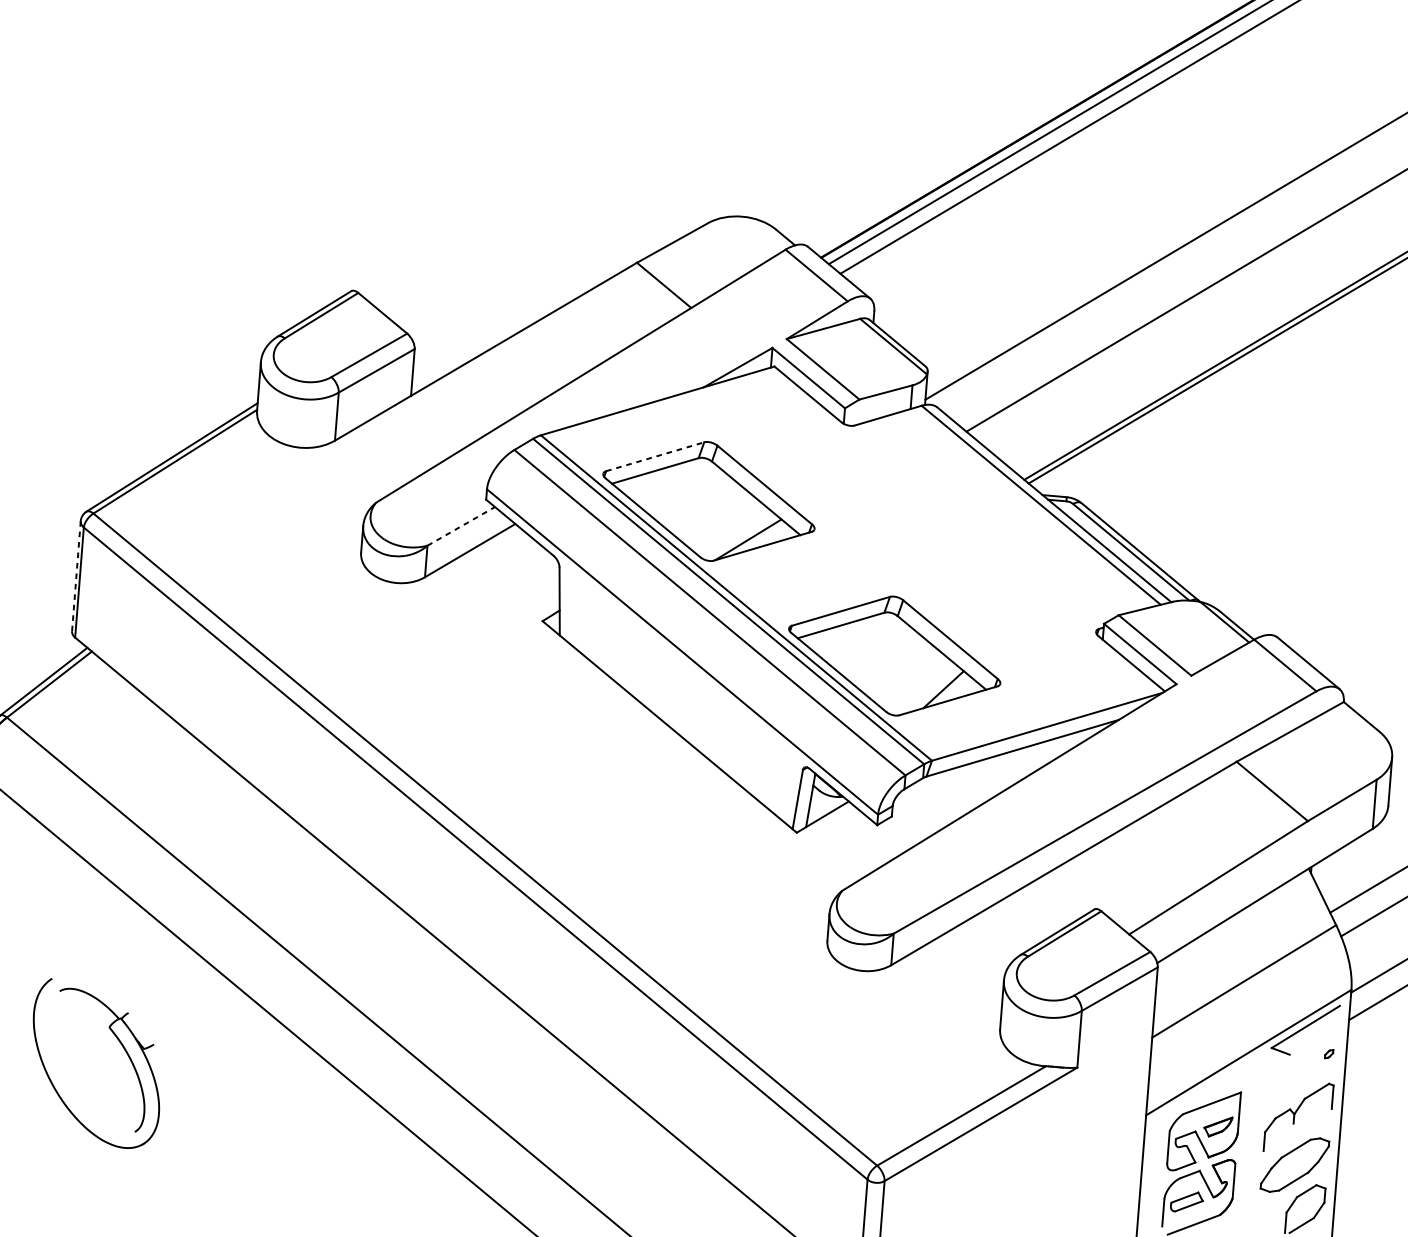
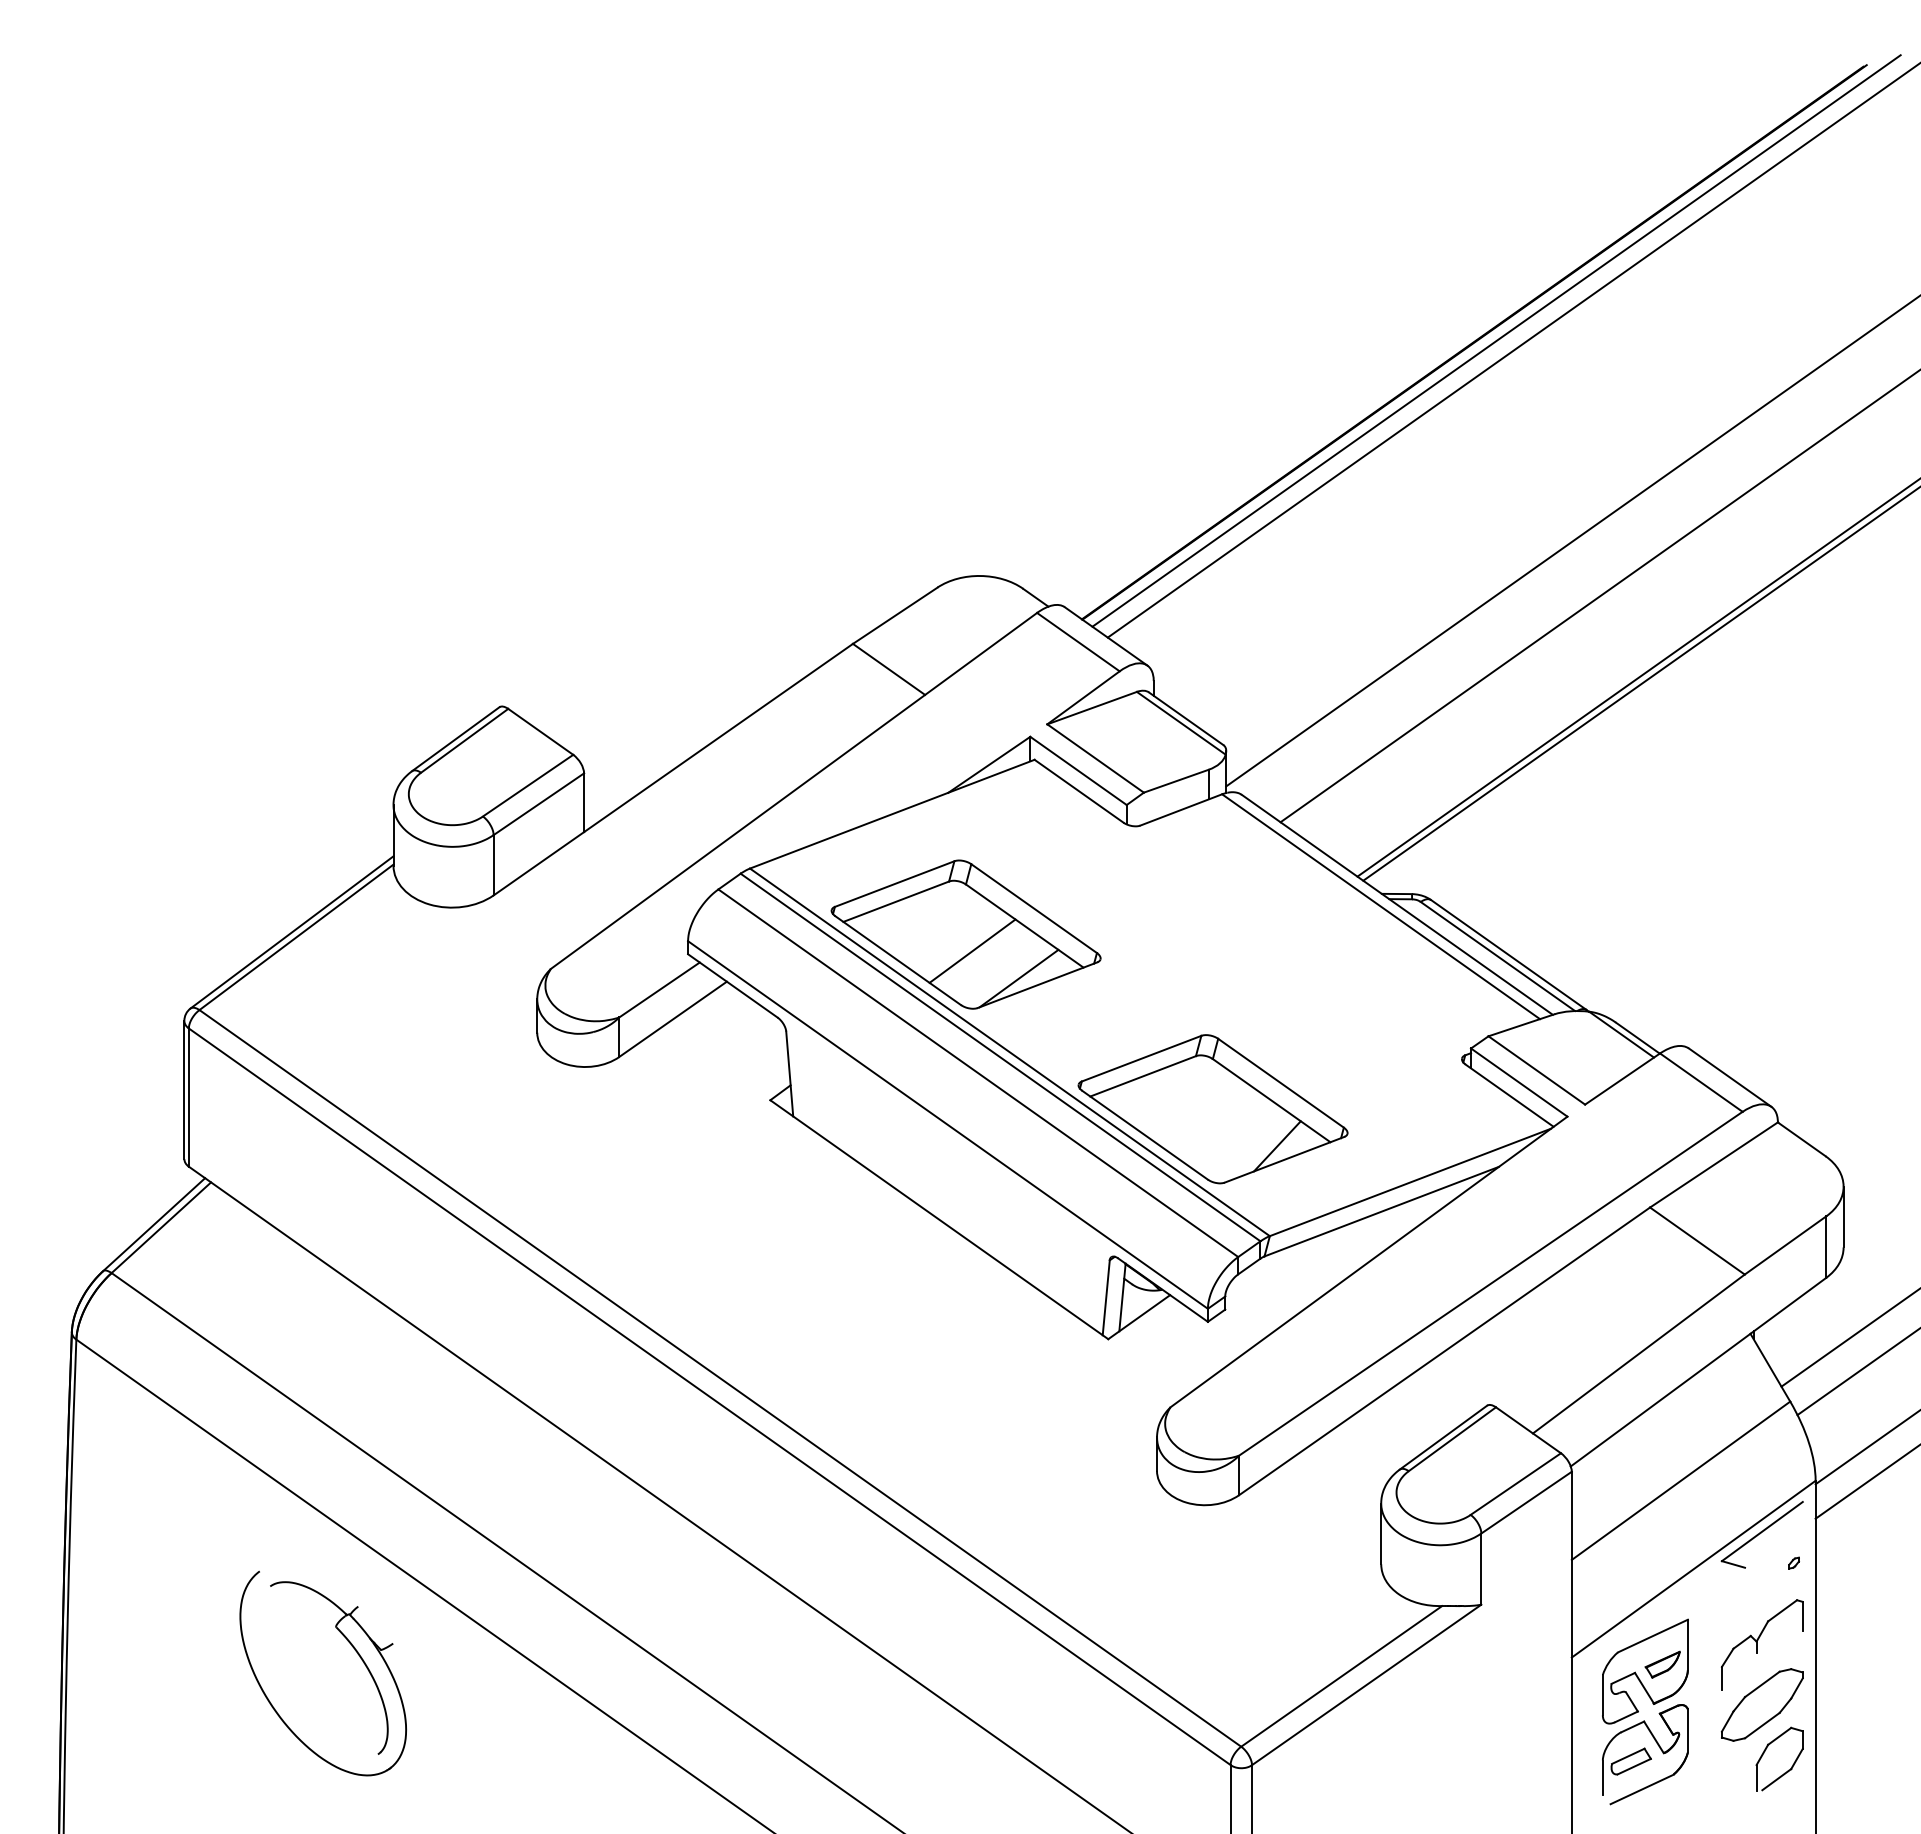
line: (655, 457) -> (894, 884), dashed -> solid
line: (713, 514) -> (972, 950), added
line: (461, 526) -> (659, 989), dashed -> solid
line: (76, 575) -> (184, 1089), dashed -> solid
part: (122, 1047) -> (354, 1650), moved

